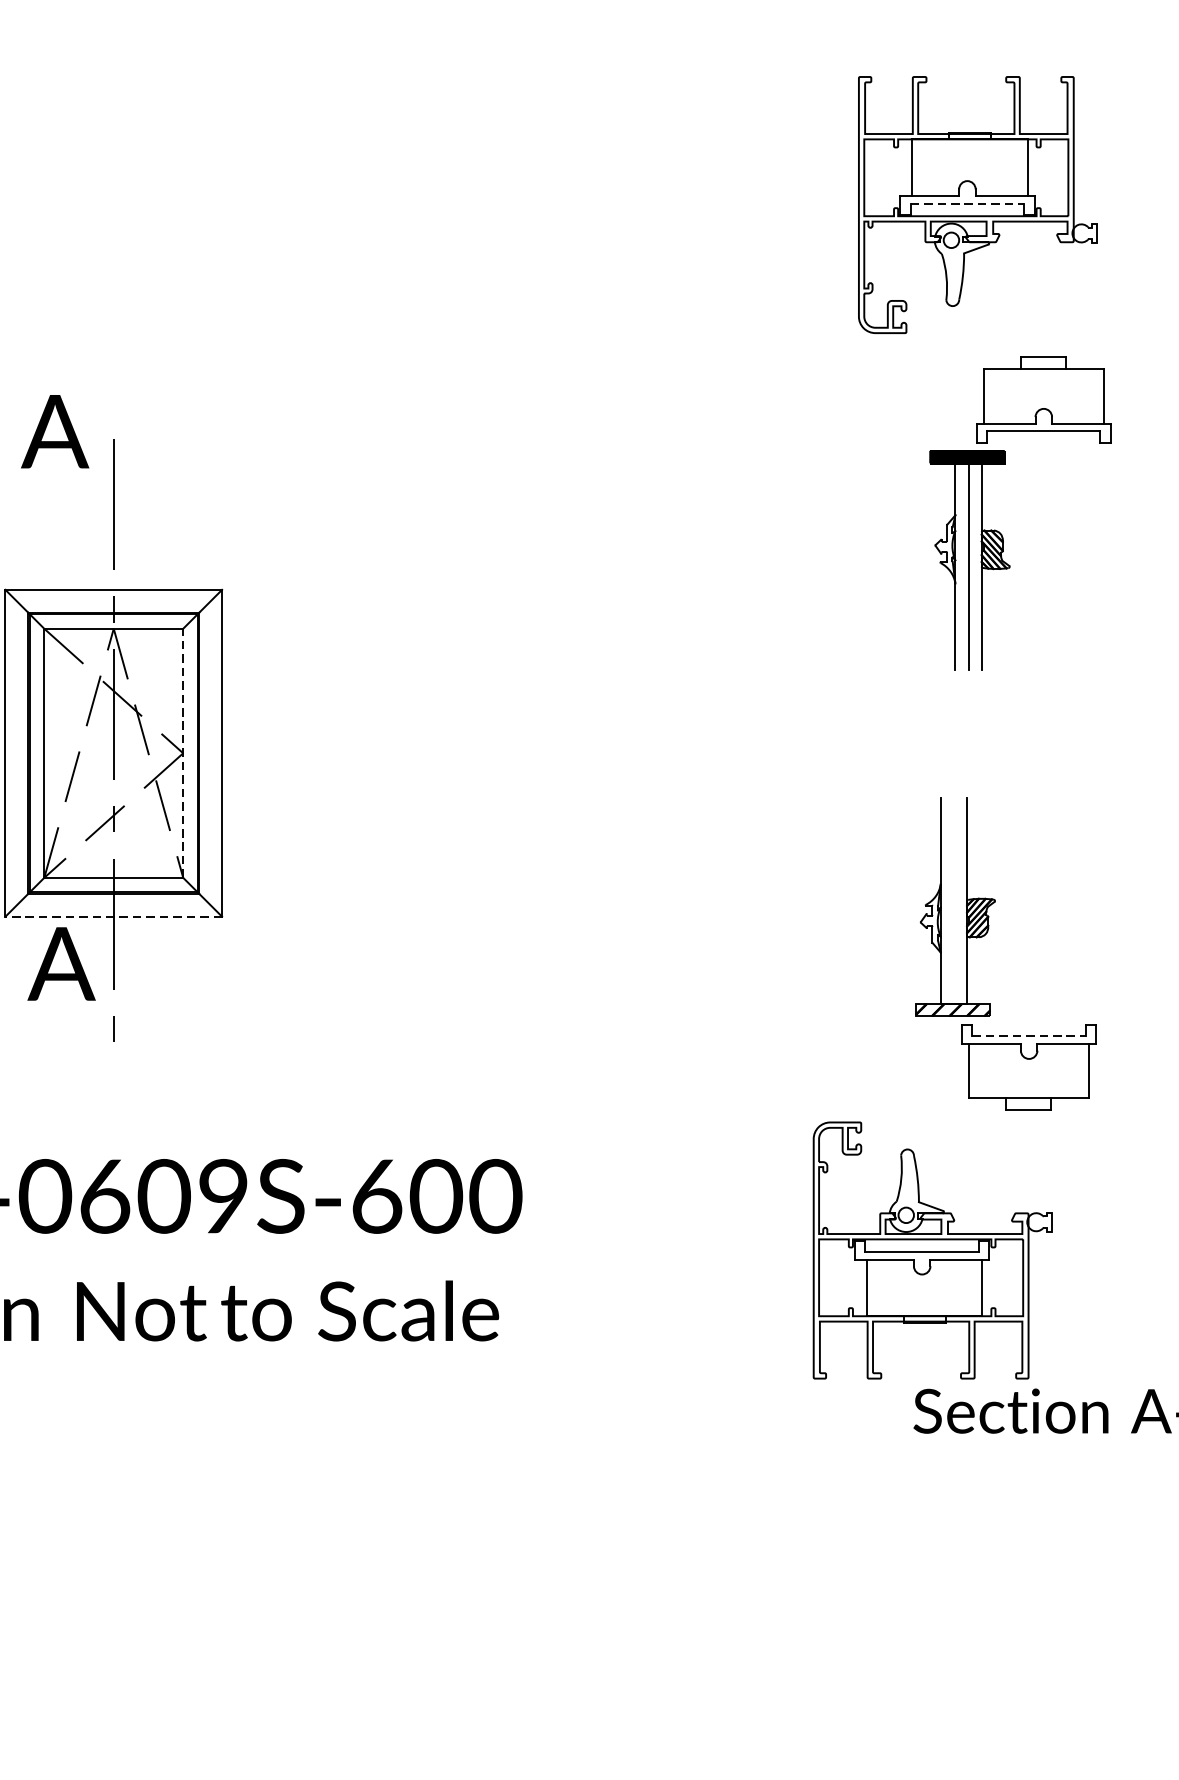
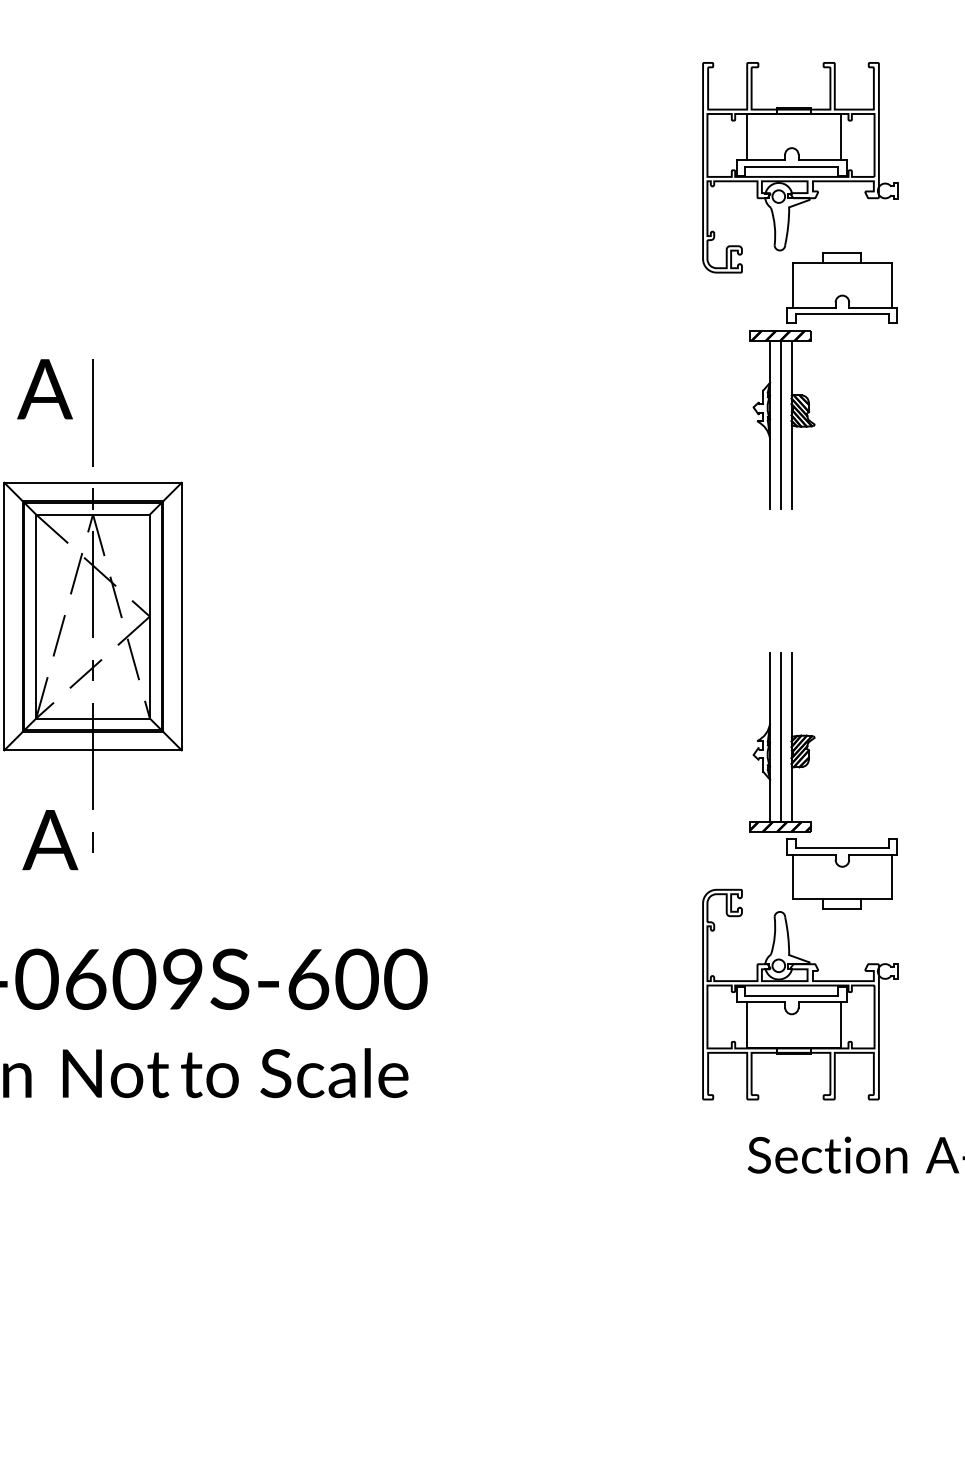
line: (968, 203) -> (792, 166), dashed -> solid
text: (54, 431) -> (44, 389), moved
part: (999, 532) -> (806, 396), moved
line: (182, 753) -> (149, 616), dashed -> solid
line: (953, 900) -> (780, 737), added
line: (114, 916) -> (93, 750), dashed -> solid
text: (61, 964) -> (50, 840), moved
line: (1029, 1036) -> (842, 848), dashed -> solid
part: (932, 1250) -> (800, 994), moved

